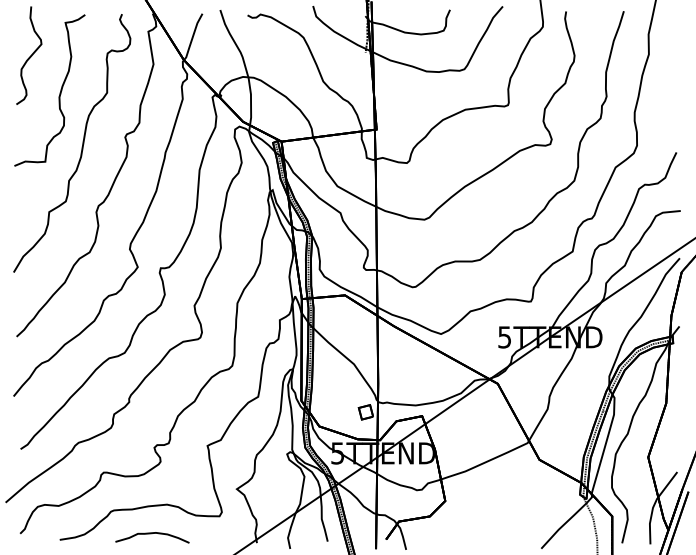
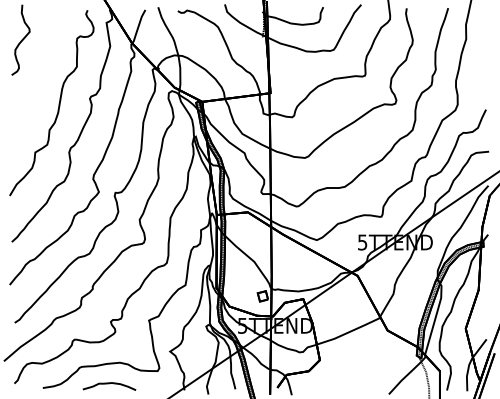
part: (59, 92) -> (42, 66), removed

